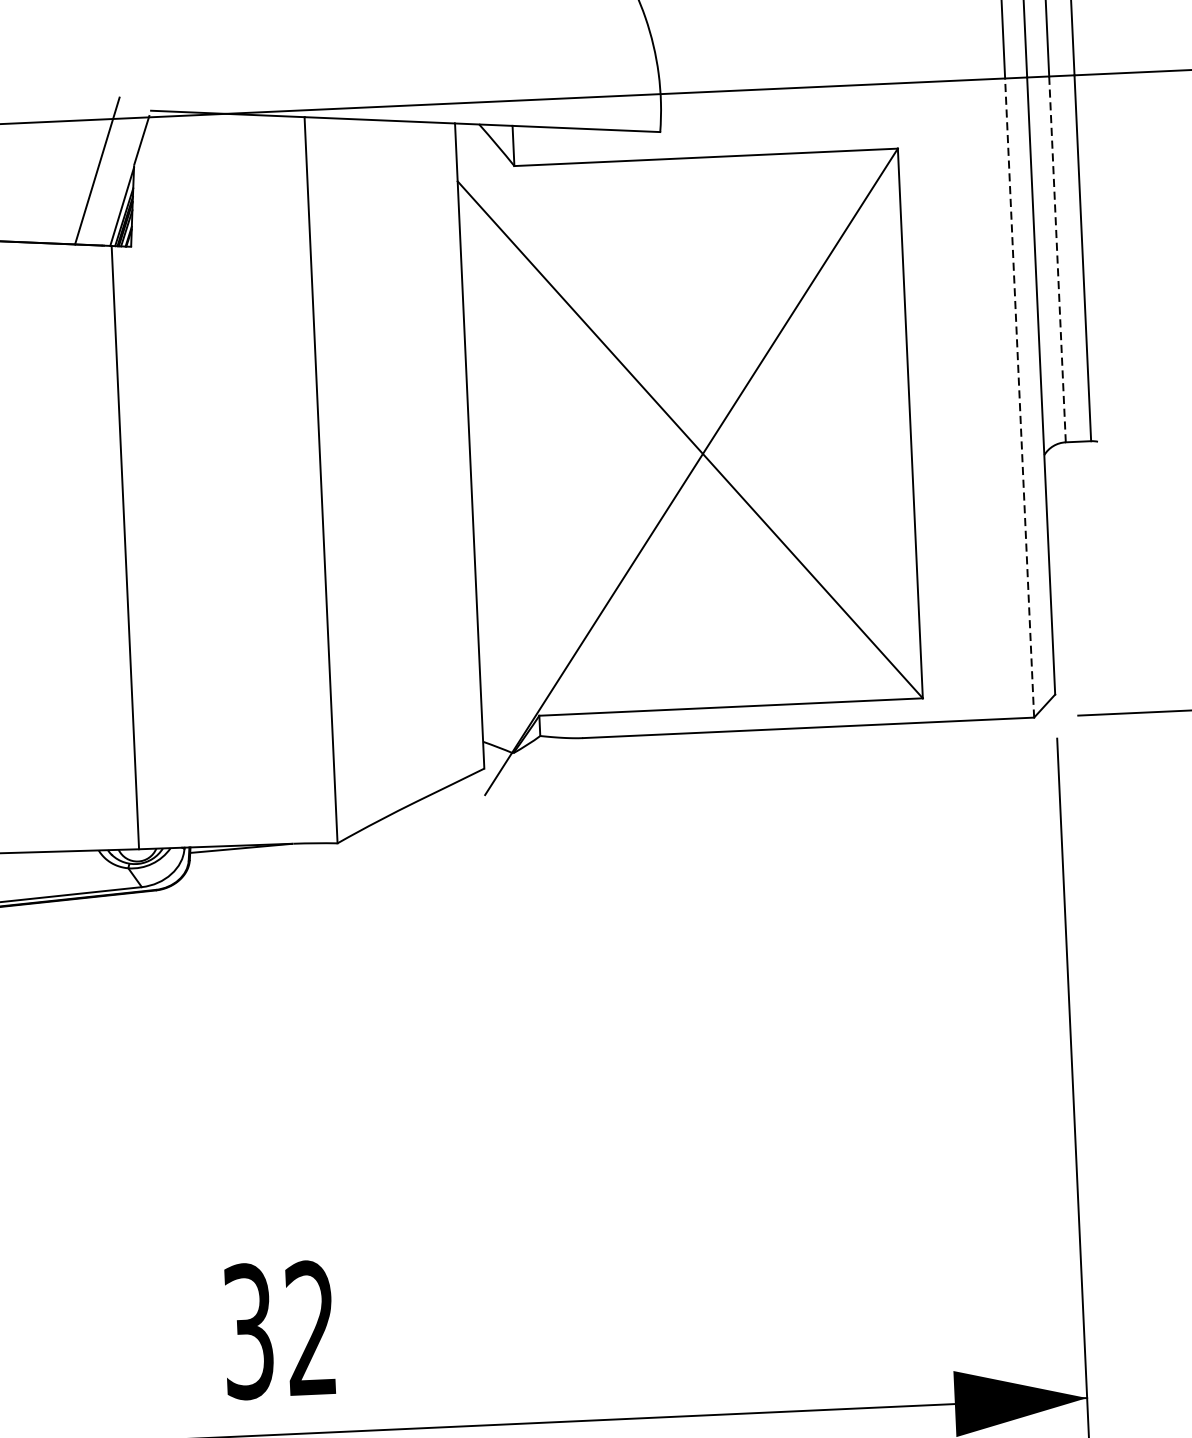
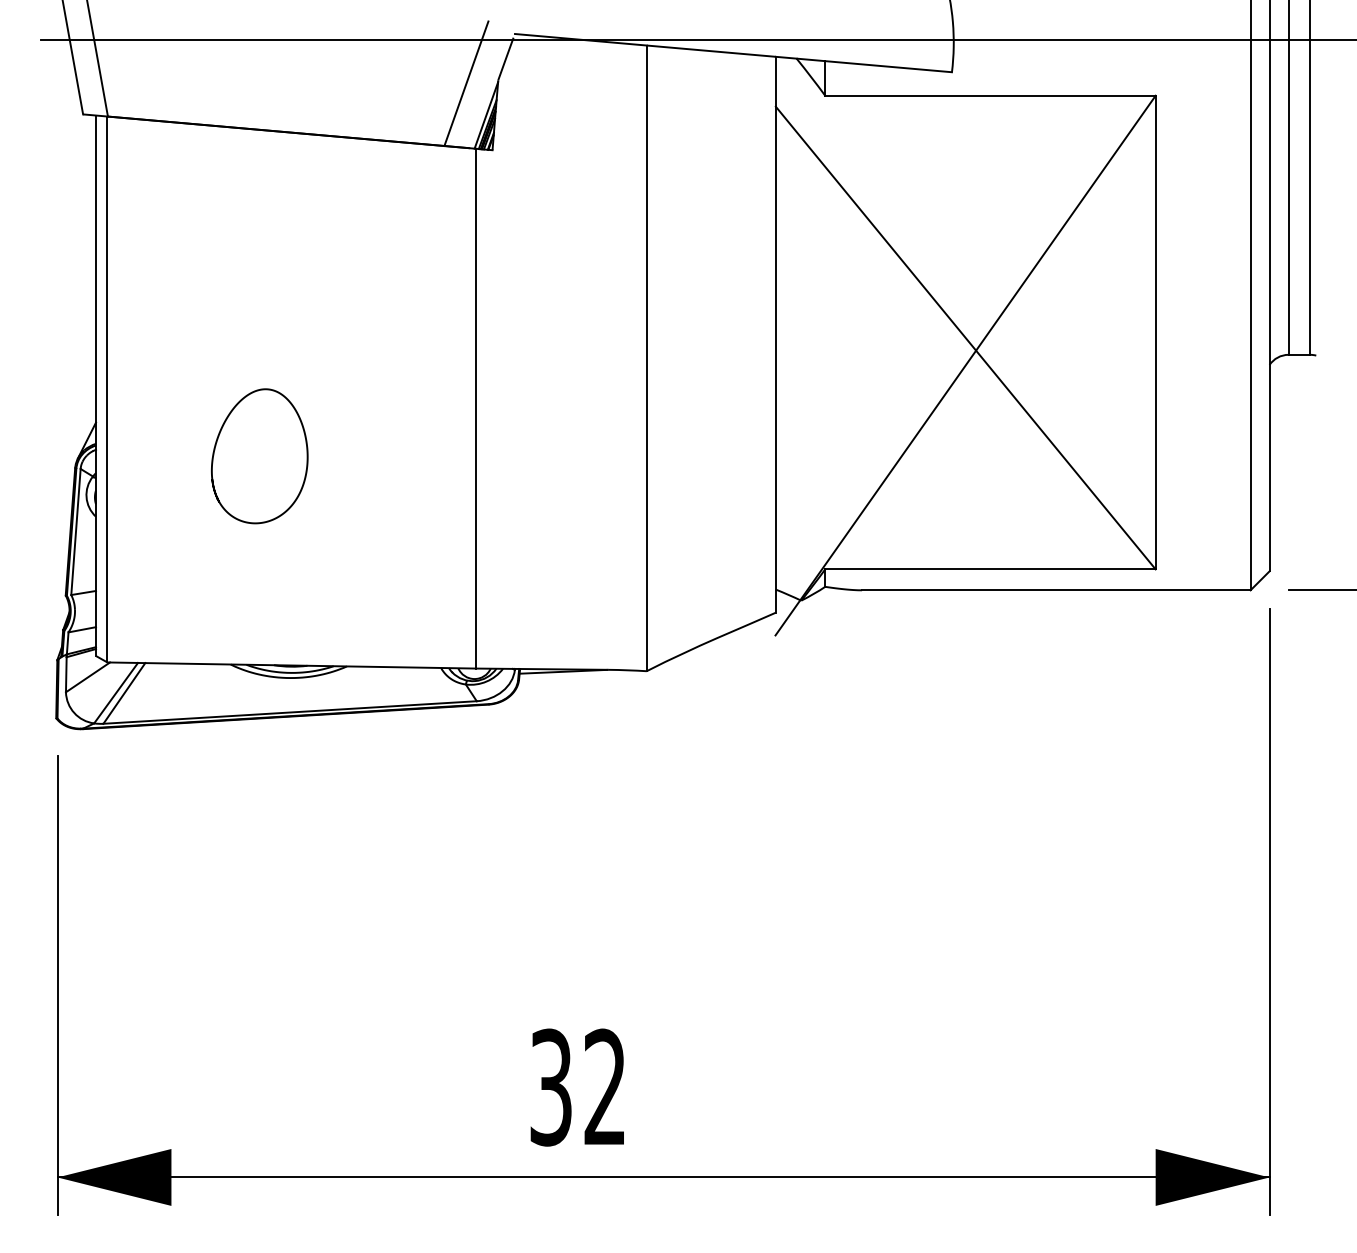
line: (1057, 259) -> (1288, 197), dashed -> solid
line: (1019, 397) -> (1250, 314), dashed -> solid

